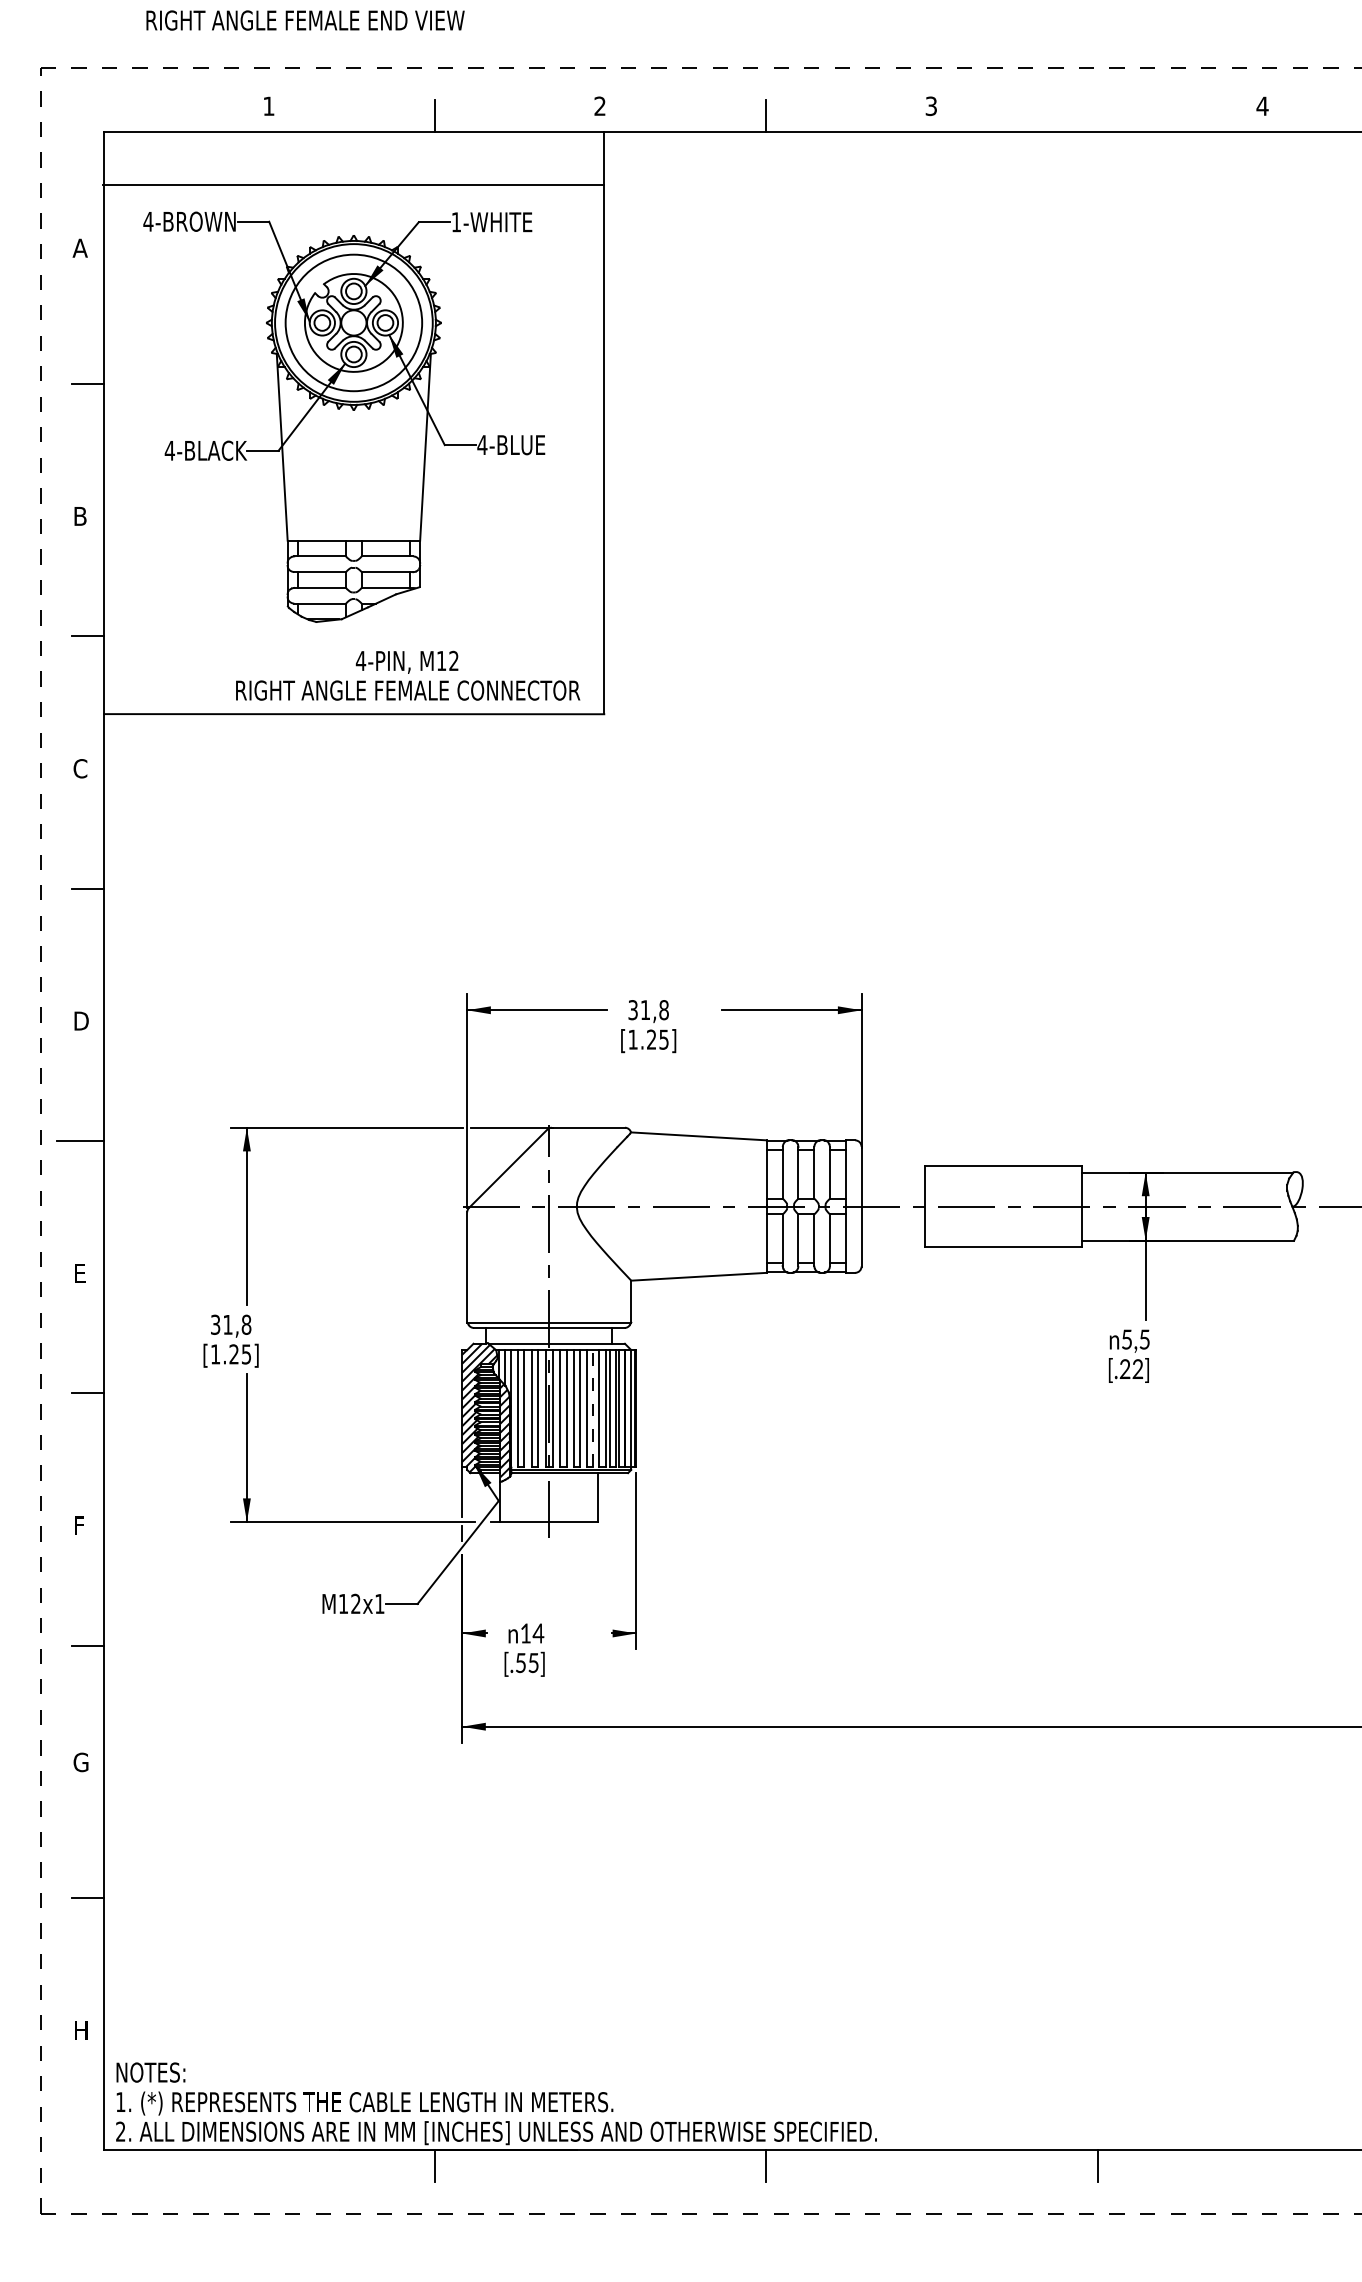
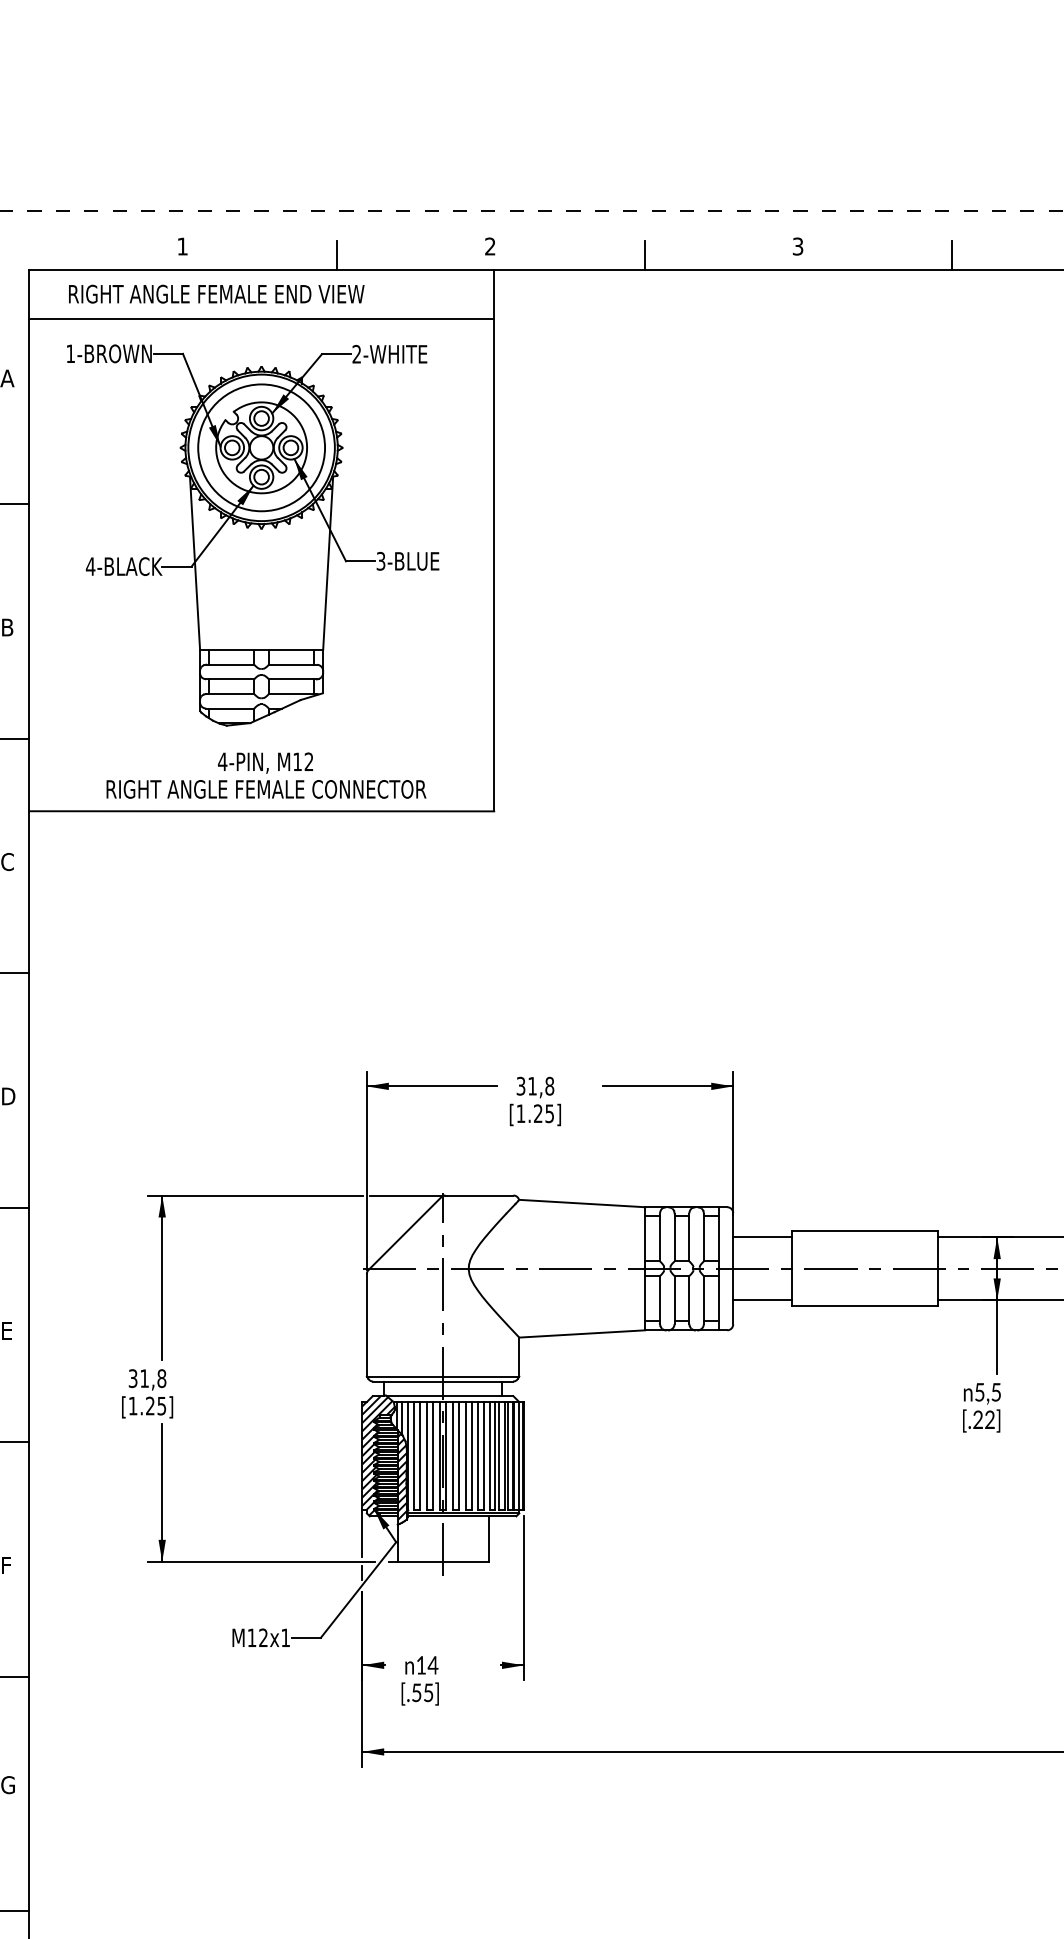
text: (305, 20) -> (216, 294), moved
line: (1097, 115) -> (952, 255), added
text: (148, 221) -> (70, 353), 4-BROWN -> 1-BROWN
text: (455, 222) -> (356, 354), 1-WHITE -> 2-WHITE
text: (482, 445) -> (381, 561), 4-BLUE -> 3-BLUE
text: (408, 675) -> (266, 775), moved
line: (892, 1172) -> (761, 1237), added
line: (892, 1240) -> (761, 1300), added
line: (593, 1407) -> (484, 1455), dashed -> solid

